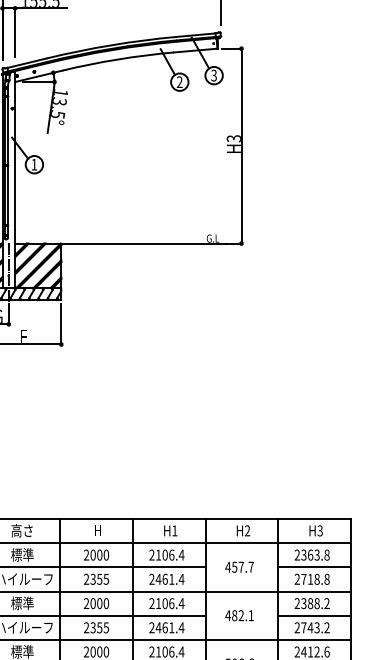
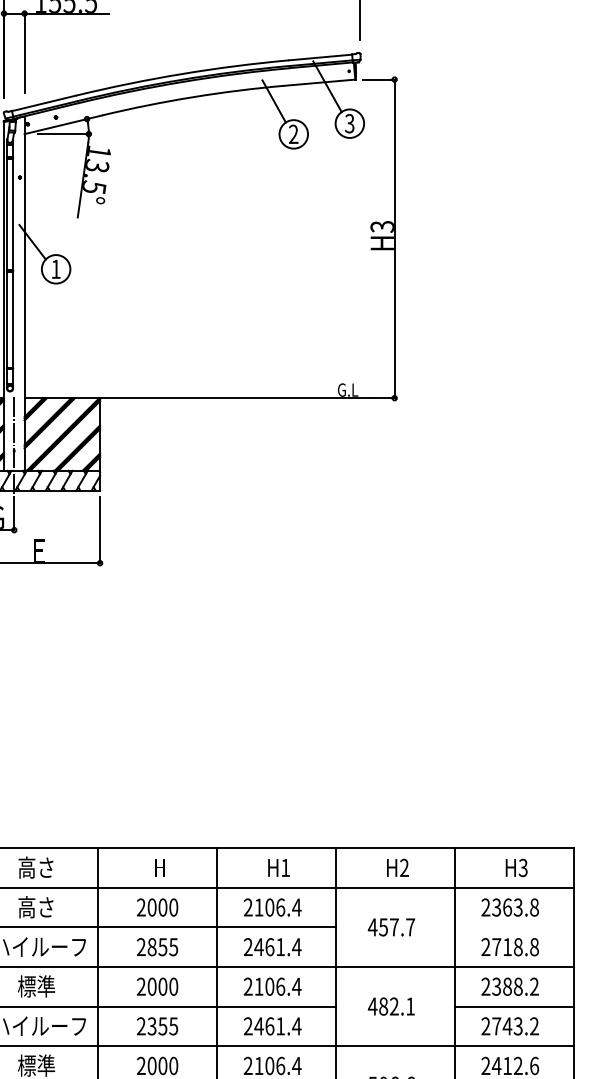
text: (22, 554) -> (36, 906), 標準 -> 高さ
line: (314, 567) -> (513, 927), removed
text: (92, 578) -> (151, 945), 2355 -> 2855

